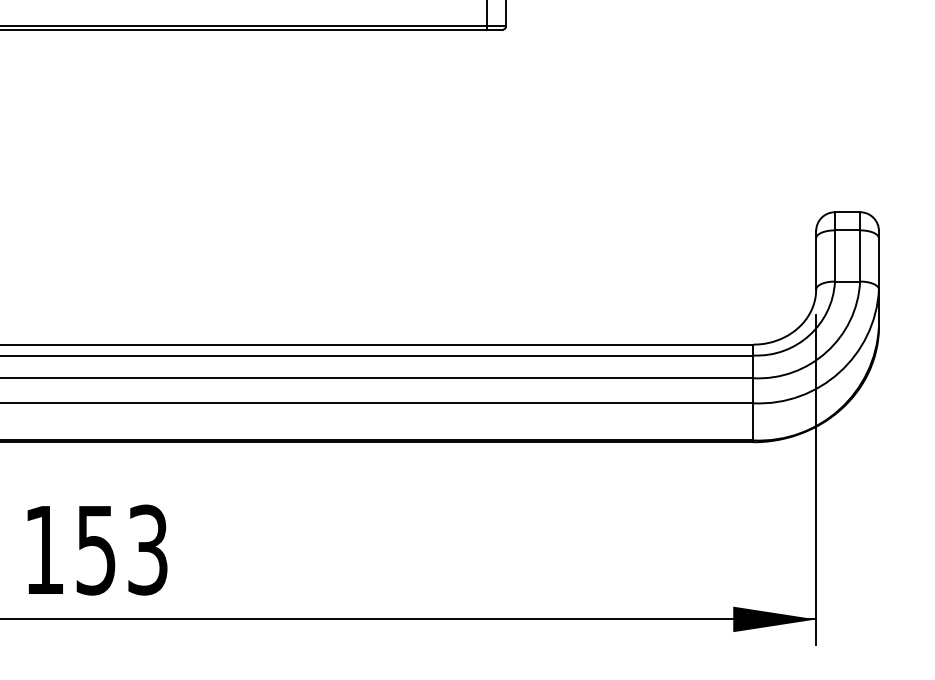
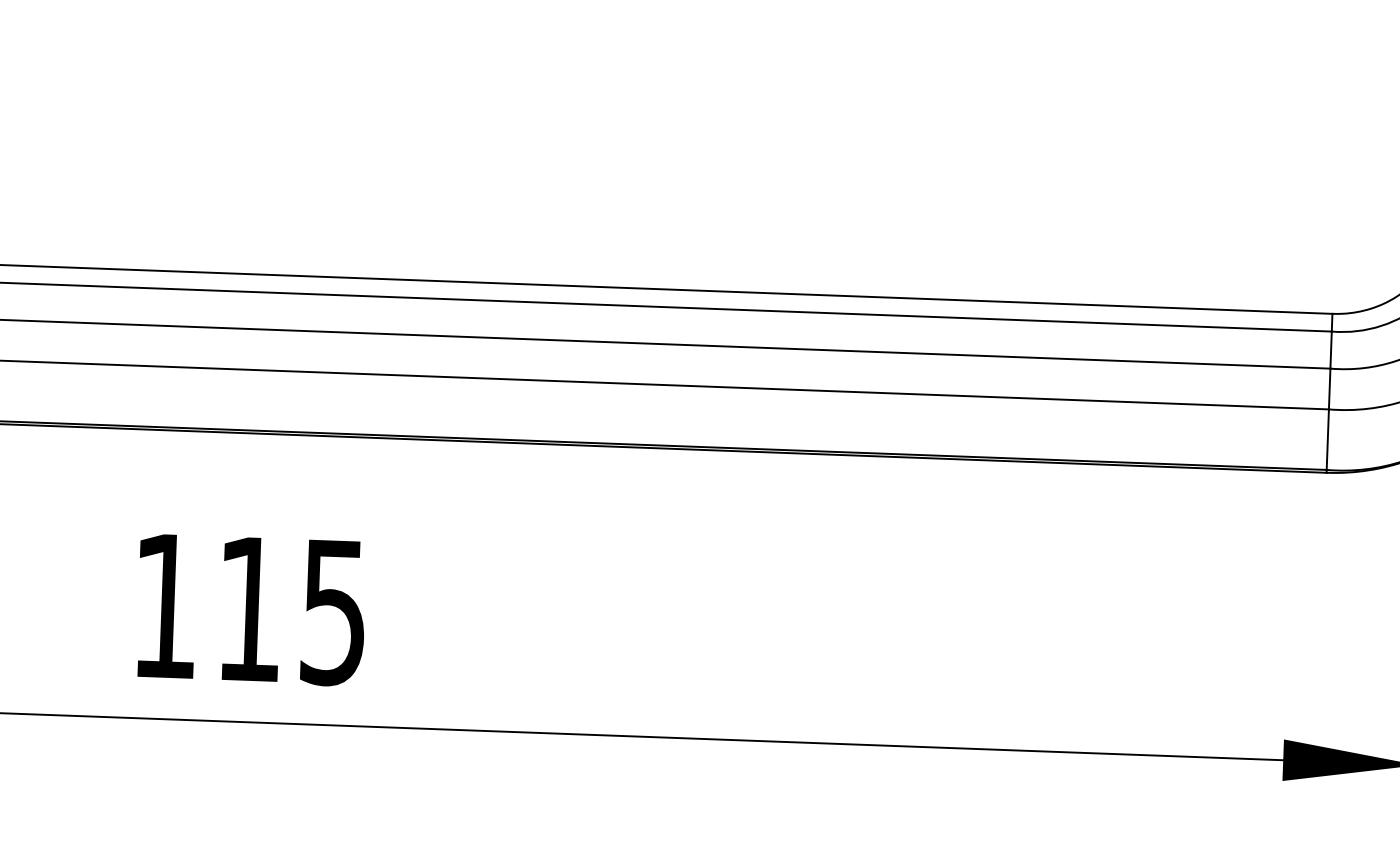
text: (121, 549) -> (290, 609), 153 -> 115

